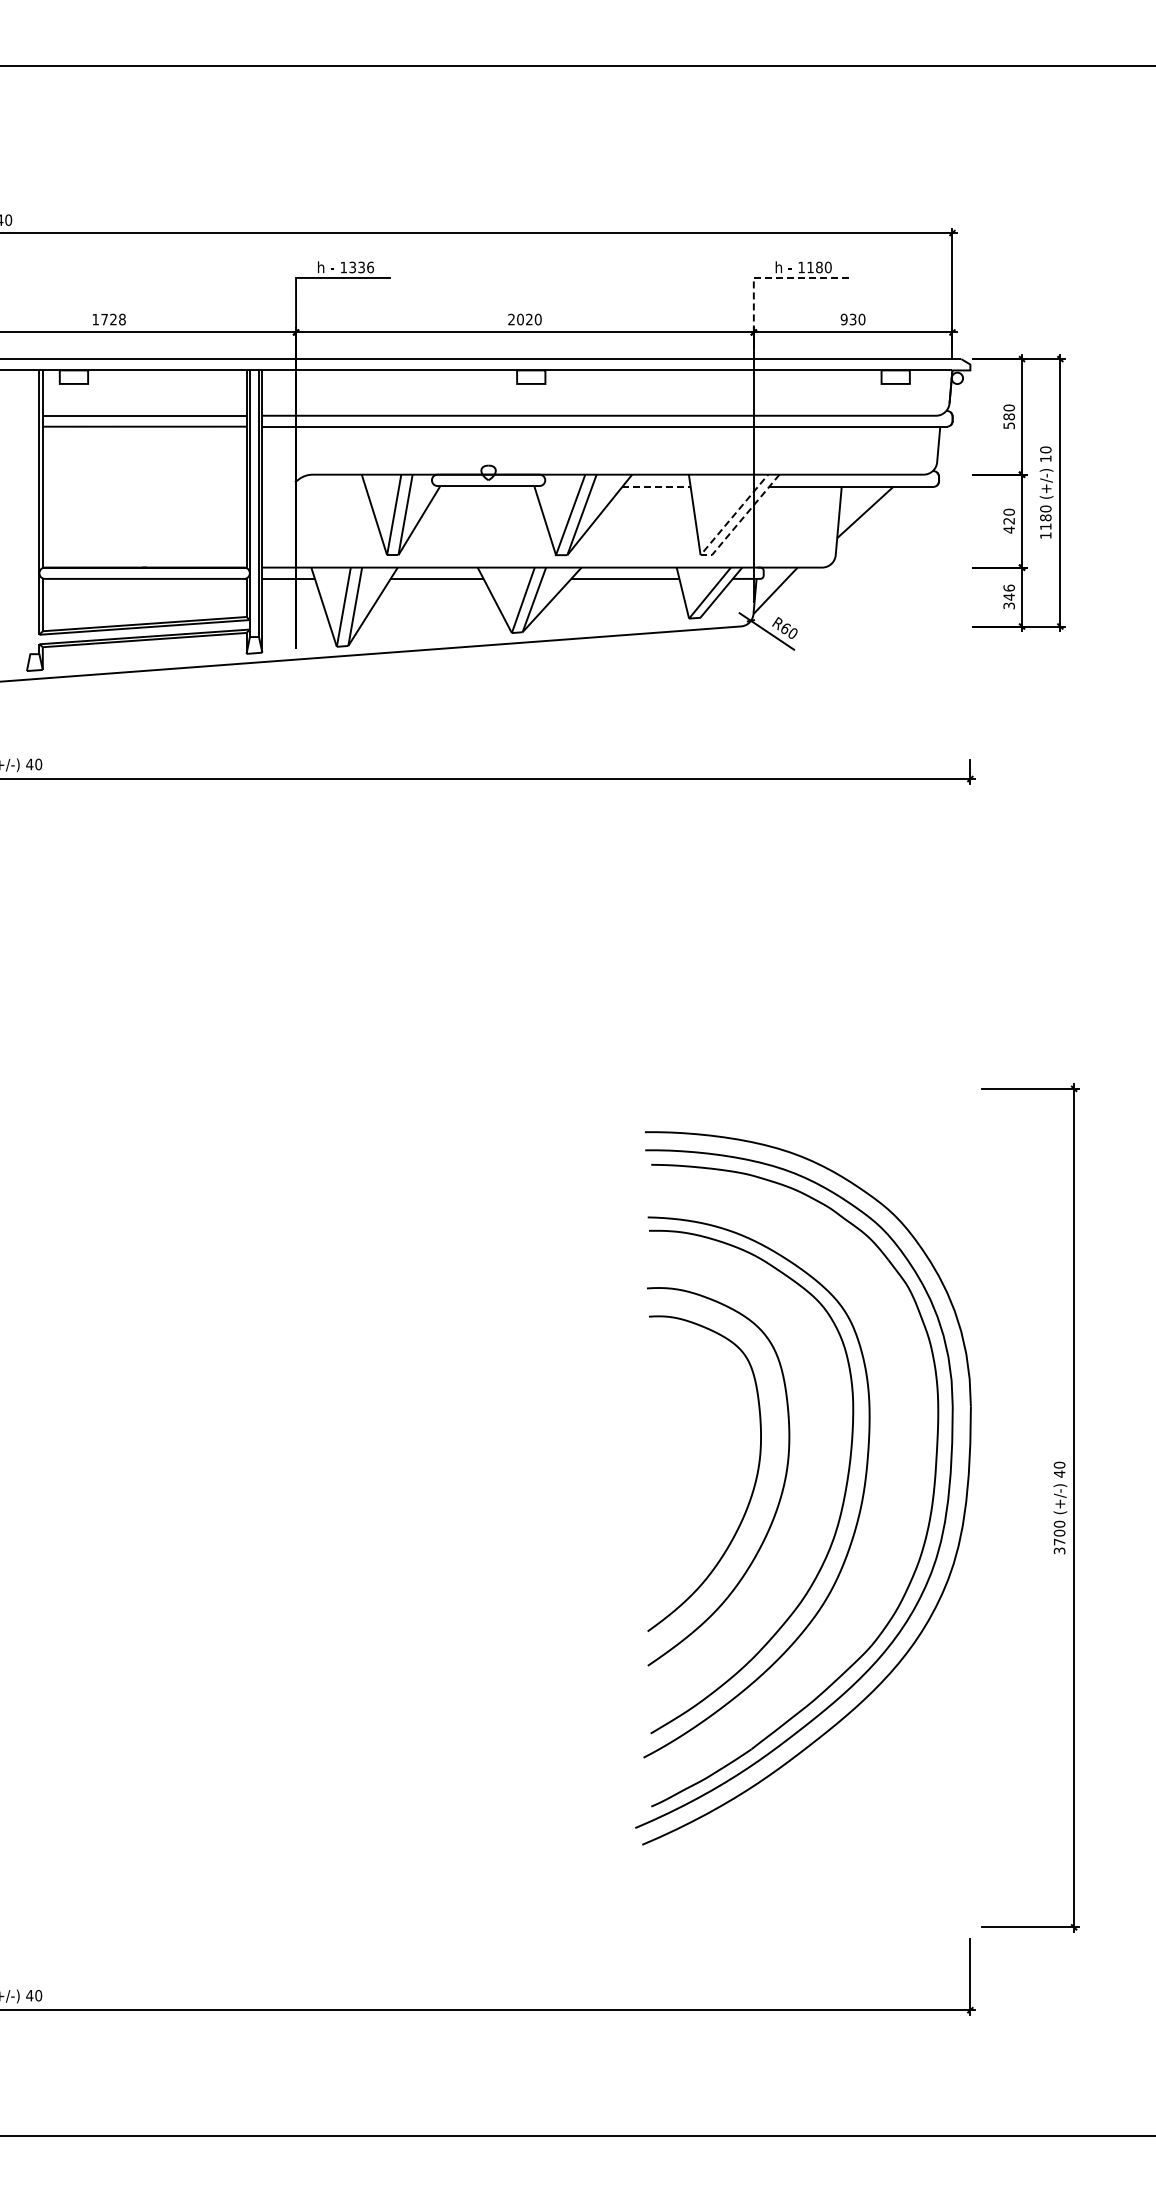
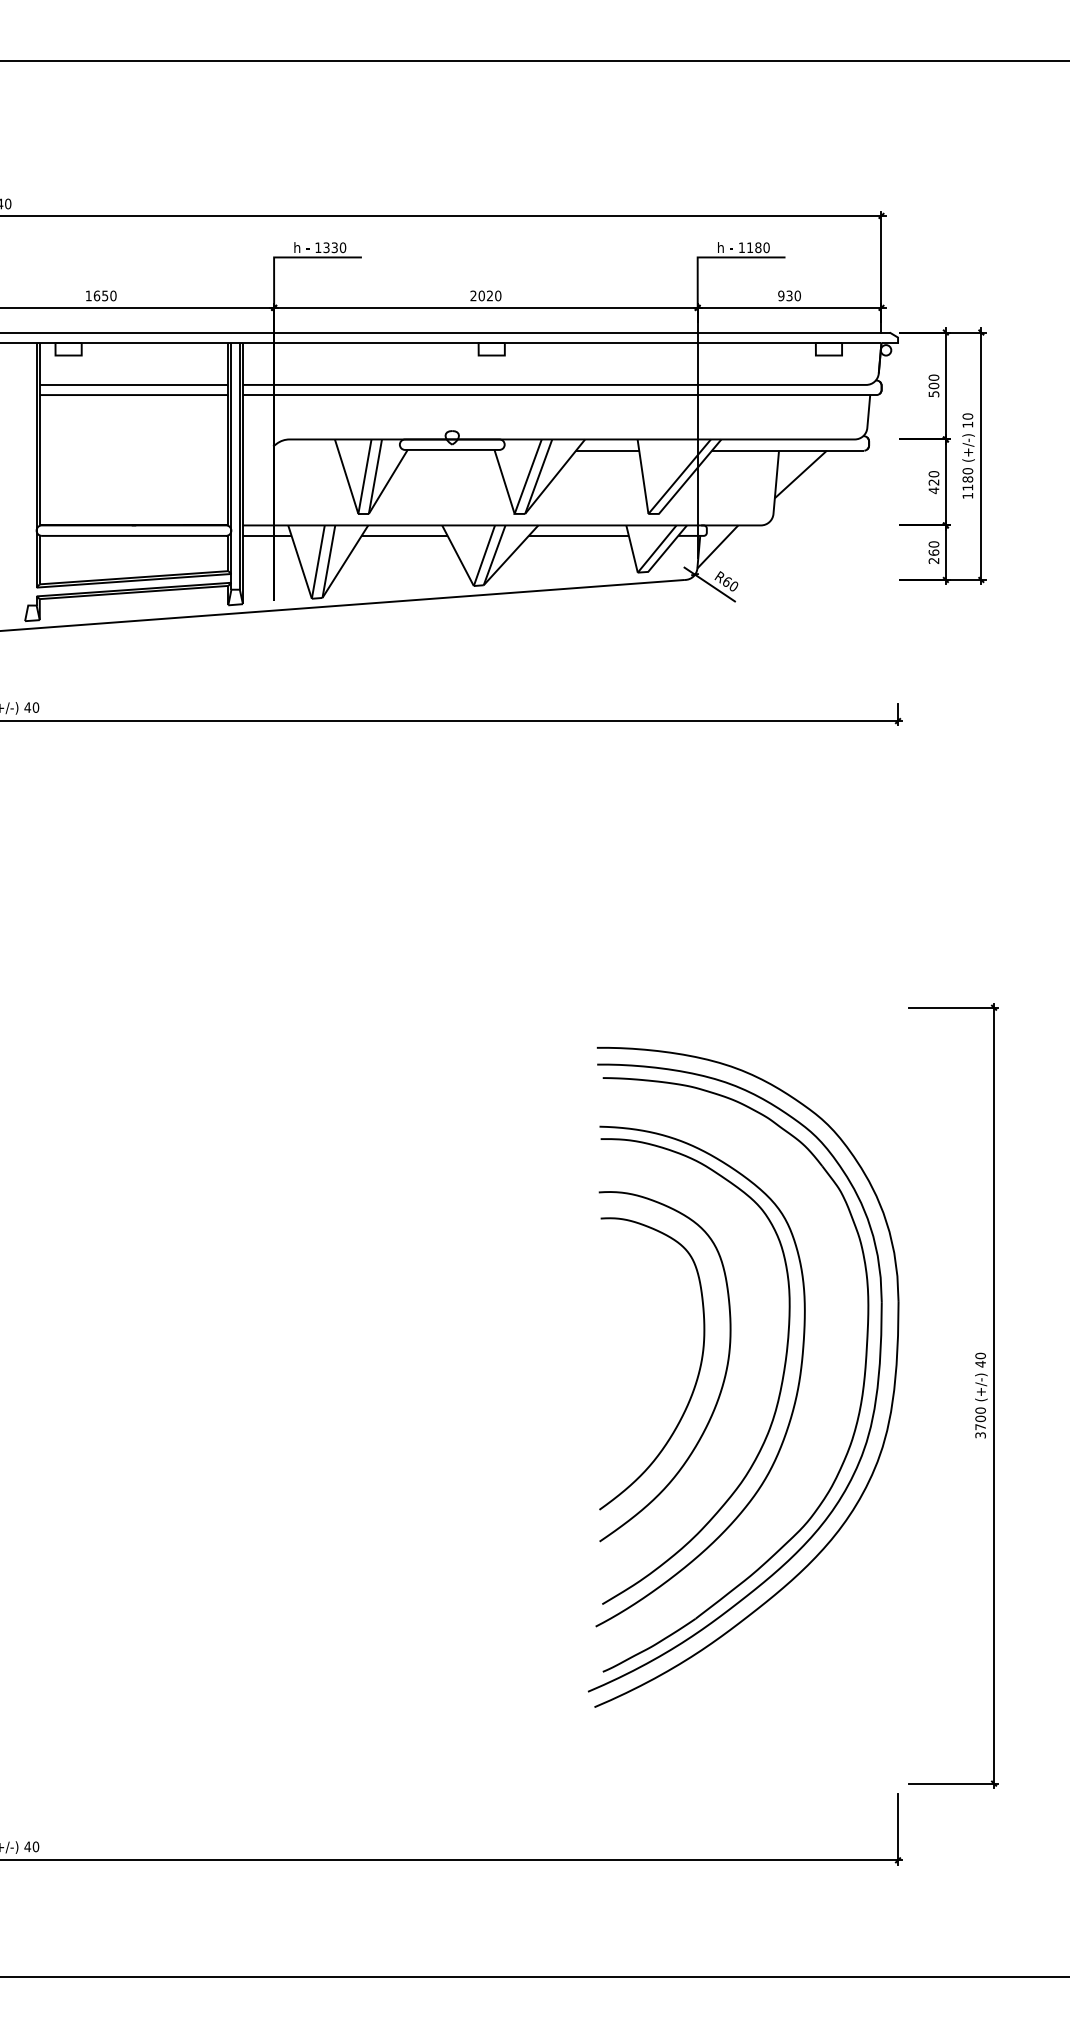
text: (370, 266) -> (343, 246), 1336 -> 1330
line: (773, 277) -> (715, 257), dashed -> solid
text: (113, 319) -> (105, 295), 1728 -> 1650
text: (1008, 416) -> (933, 385), 580 -> 500
line: (657, 486) -> (608, 450), dashed -> solid
line: (706, 555) -> (653, 514), dashed -> solid
text: (1008, 596) -> (933, 552), 346 -> 260

